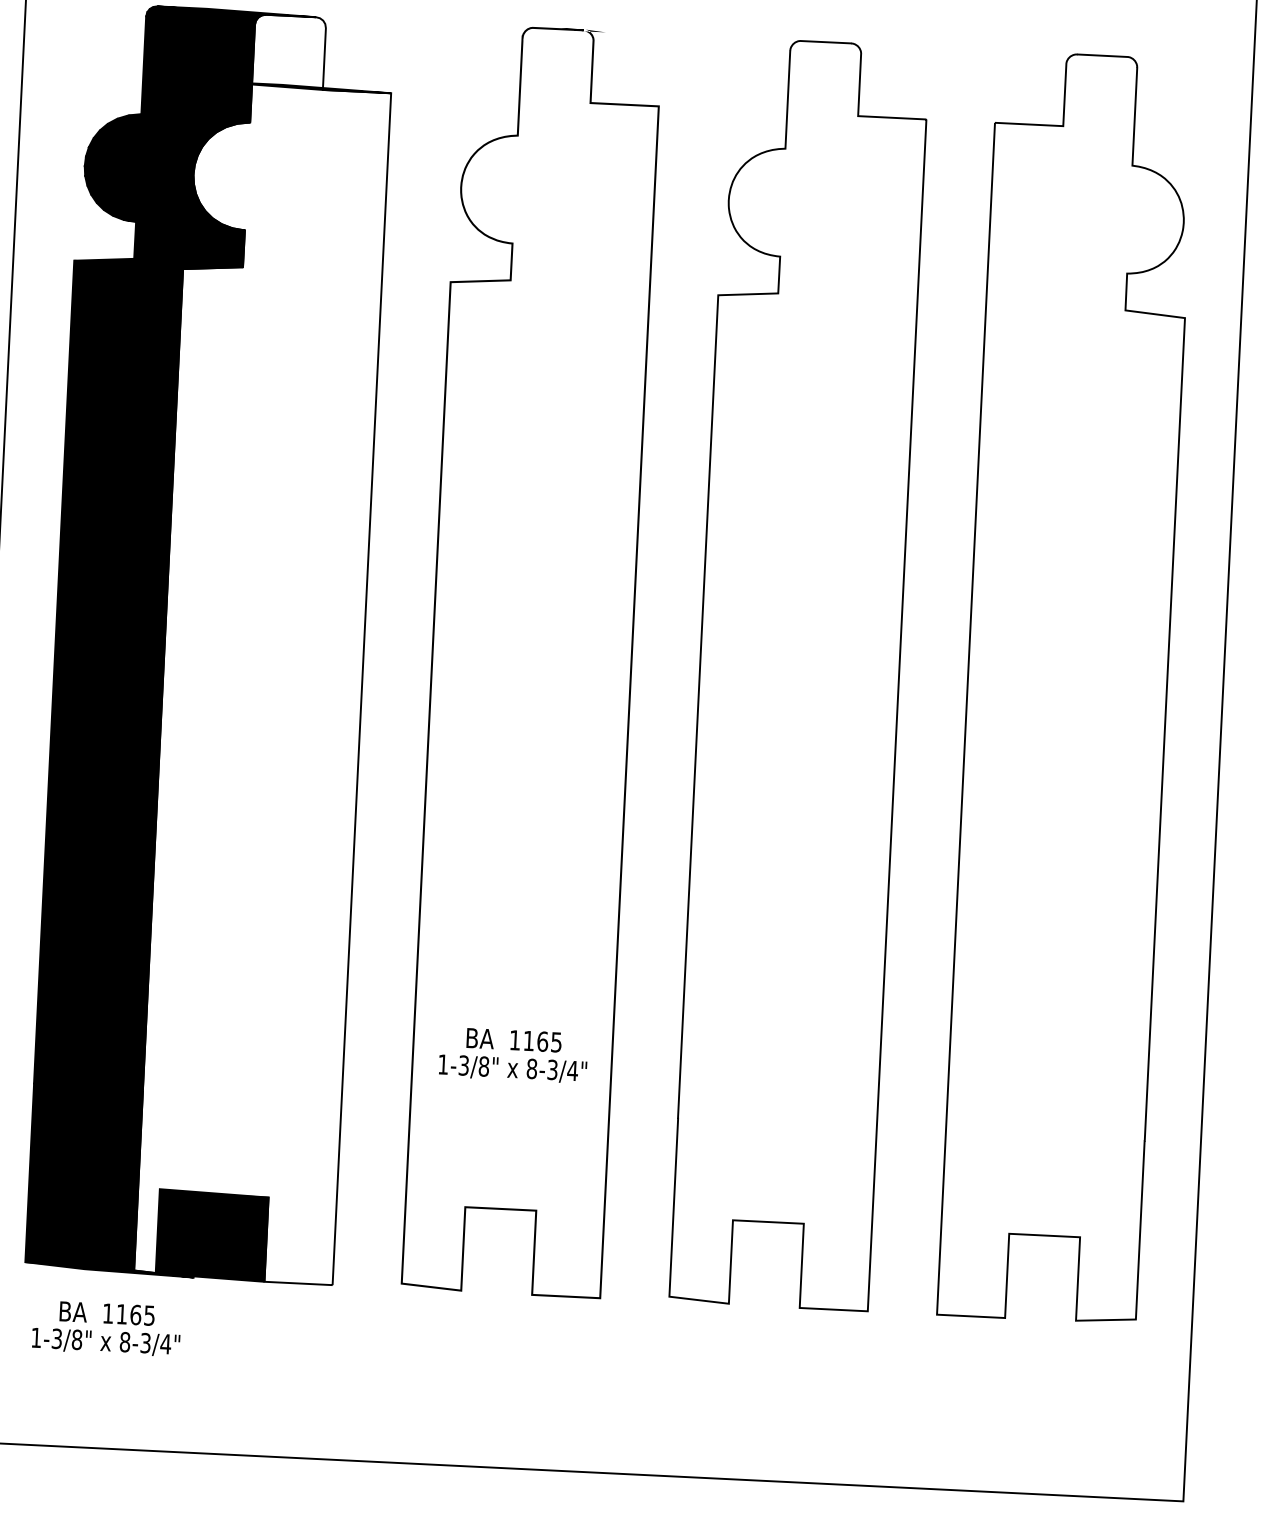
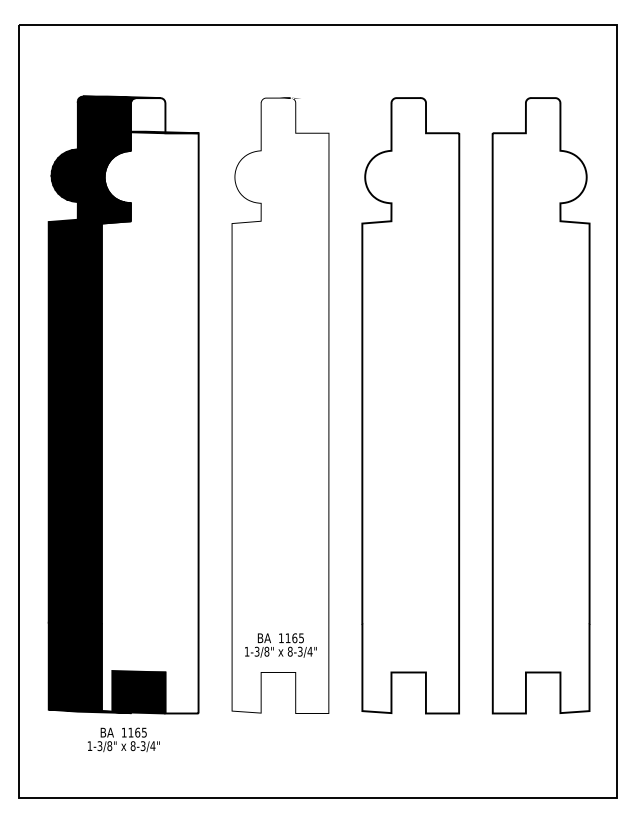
text: (512, 1055) -> (280, 645), moved
text: (106, 1327) -> (123, 739), moved

